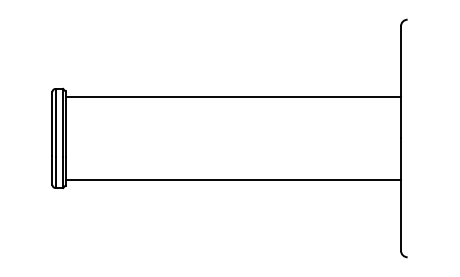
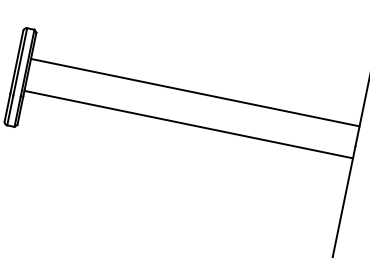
line: (233, 97) -> (195, 93), moved
line: (233, 179) -> (188, 124), moved

